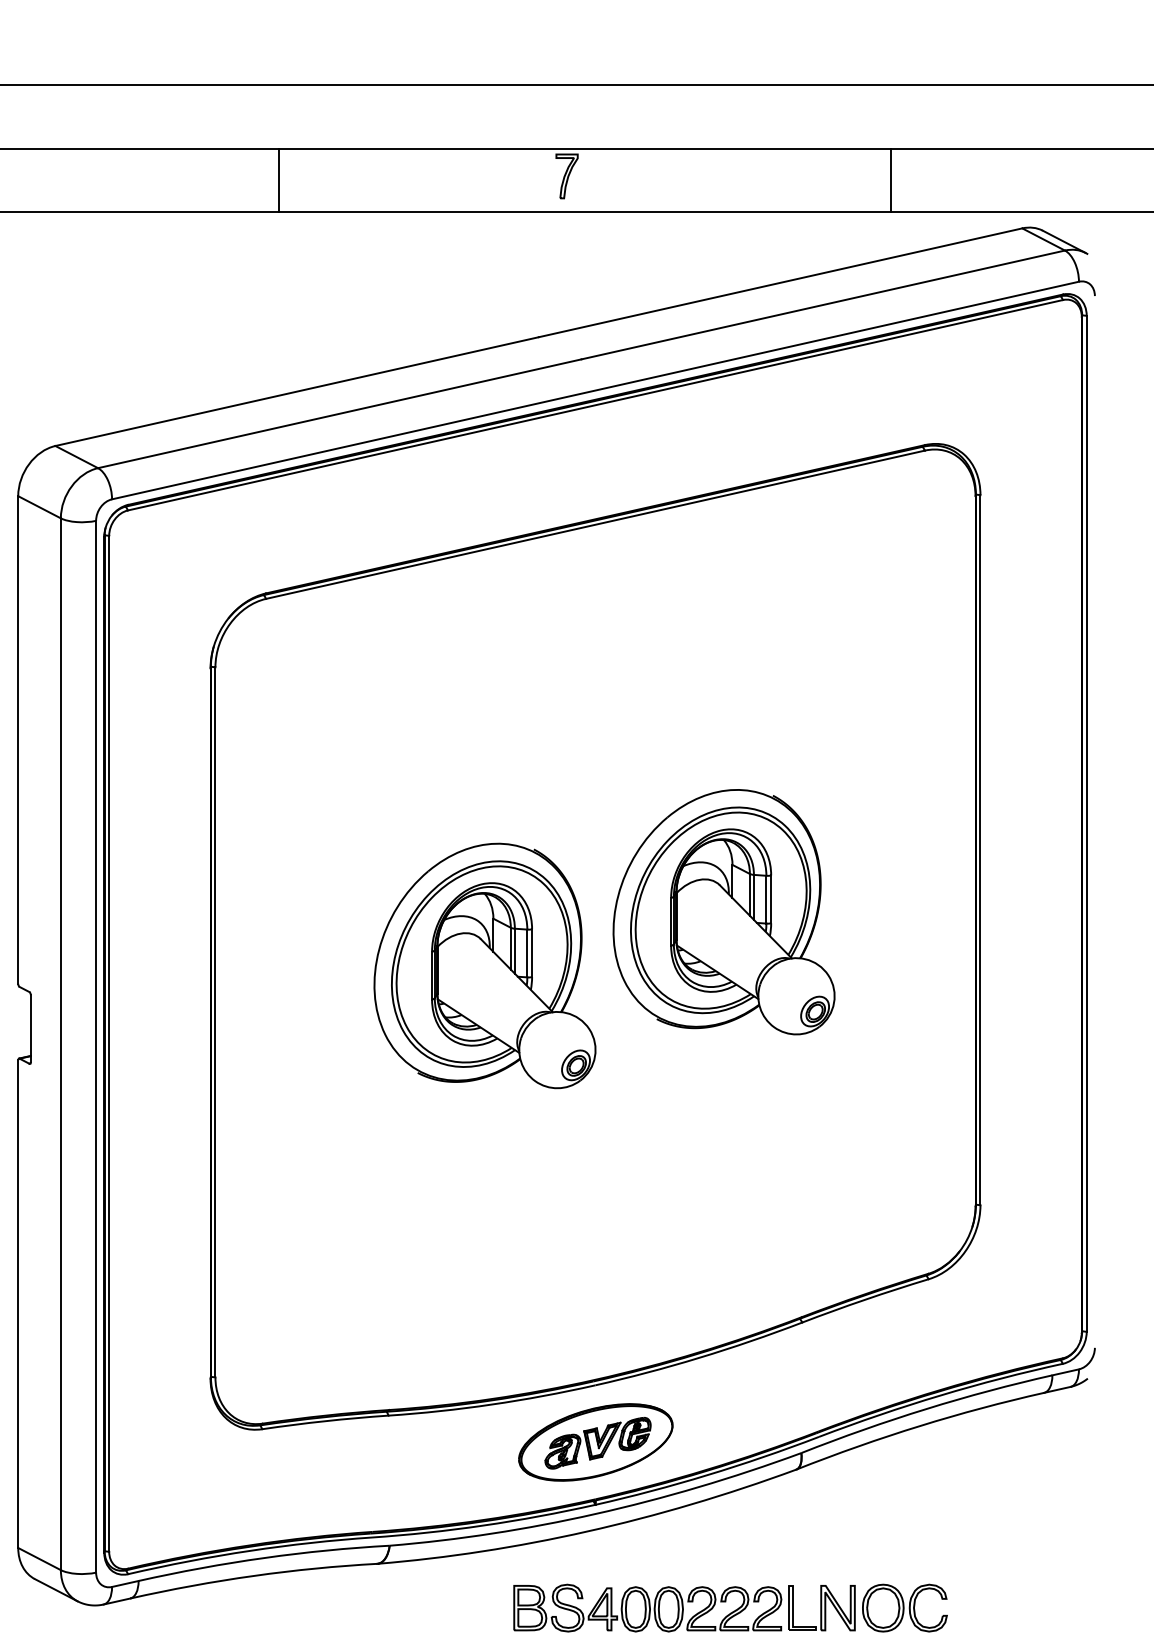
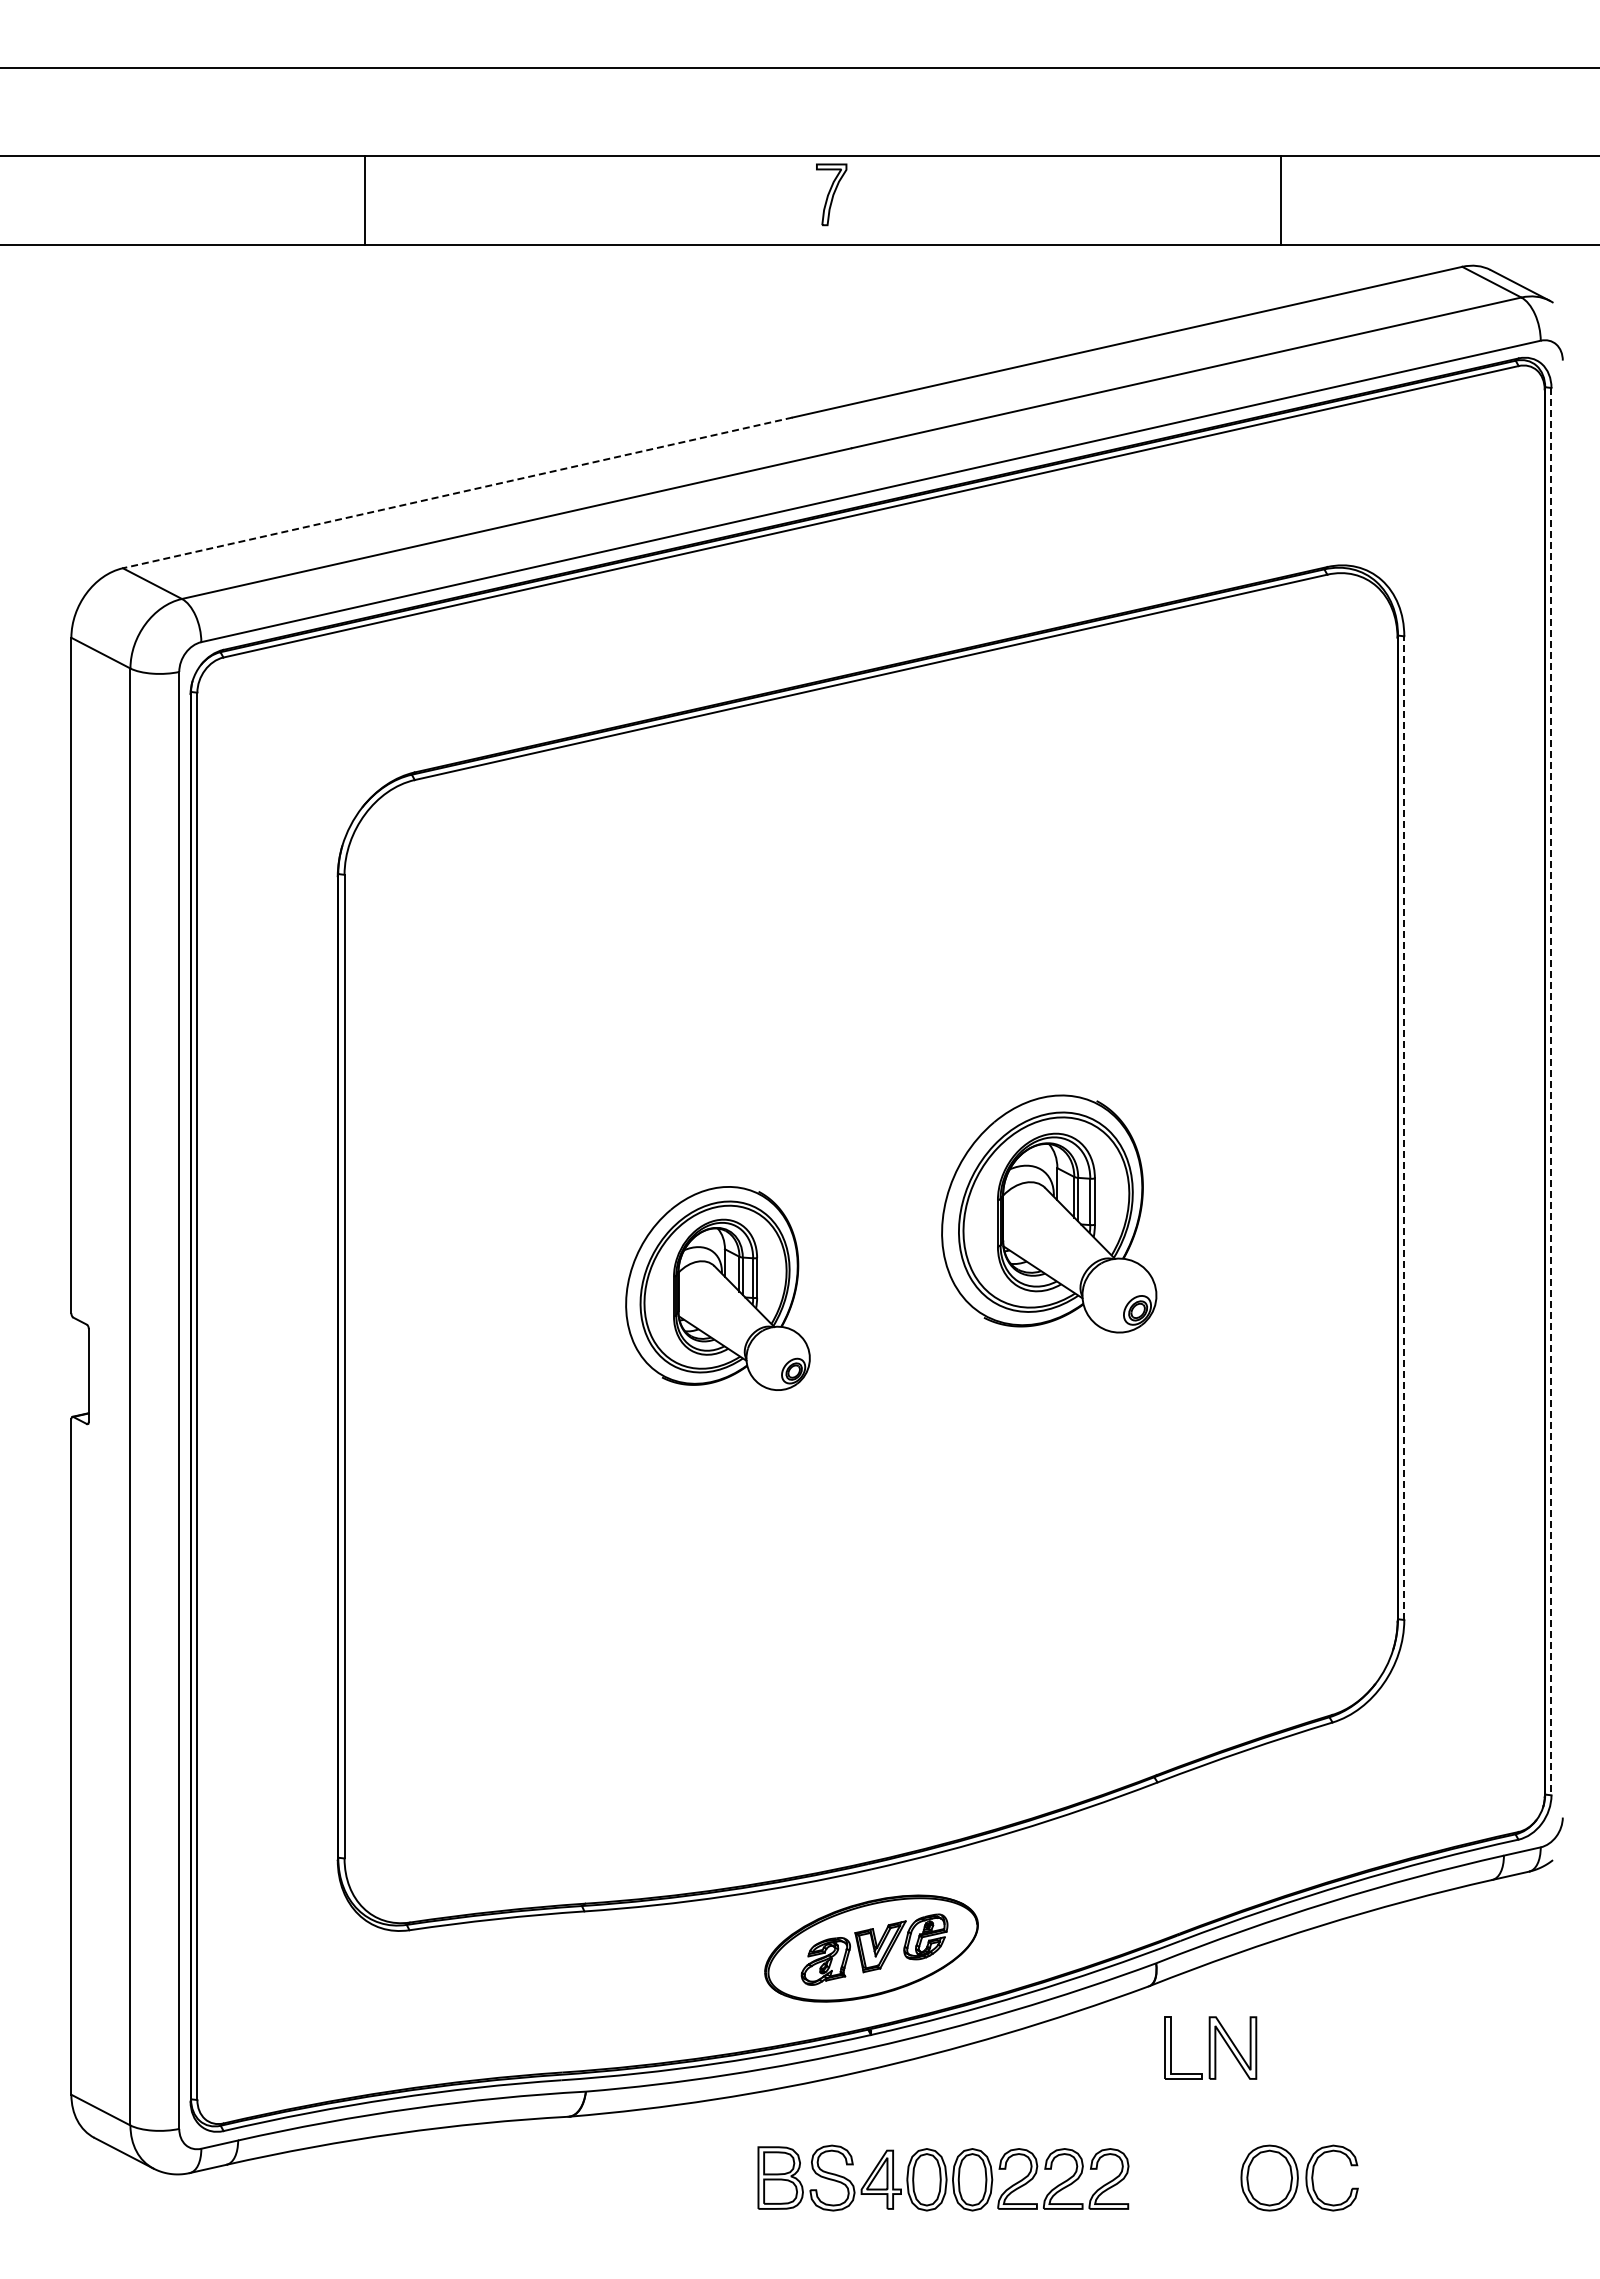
line: (278, 180) -> (364, 200), moved
line: (296, 392) -> (457, 493), solid -> dashed
line: (1086, 823) -> (1551, 1091), solid -> dashed
line: (980, 850) -> (1404, 1128), solid -> dashed
part: (724, 911) -> (1049, 1213), size x0.7
part: (484, 965) -> (717, 1288), size x0.6
part: (821, 1607) -> (1210, 2047), moved

